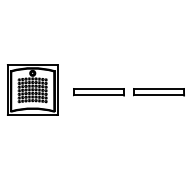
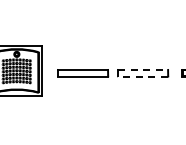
line: (158, 88) -> (142, 69), solid -> dashed
line: (158, 95) -> (142, 76), solid -> dashed

